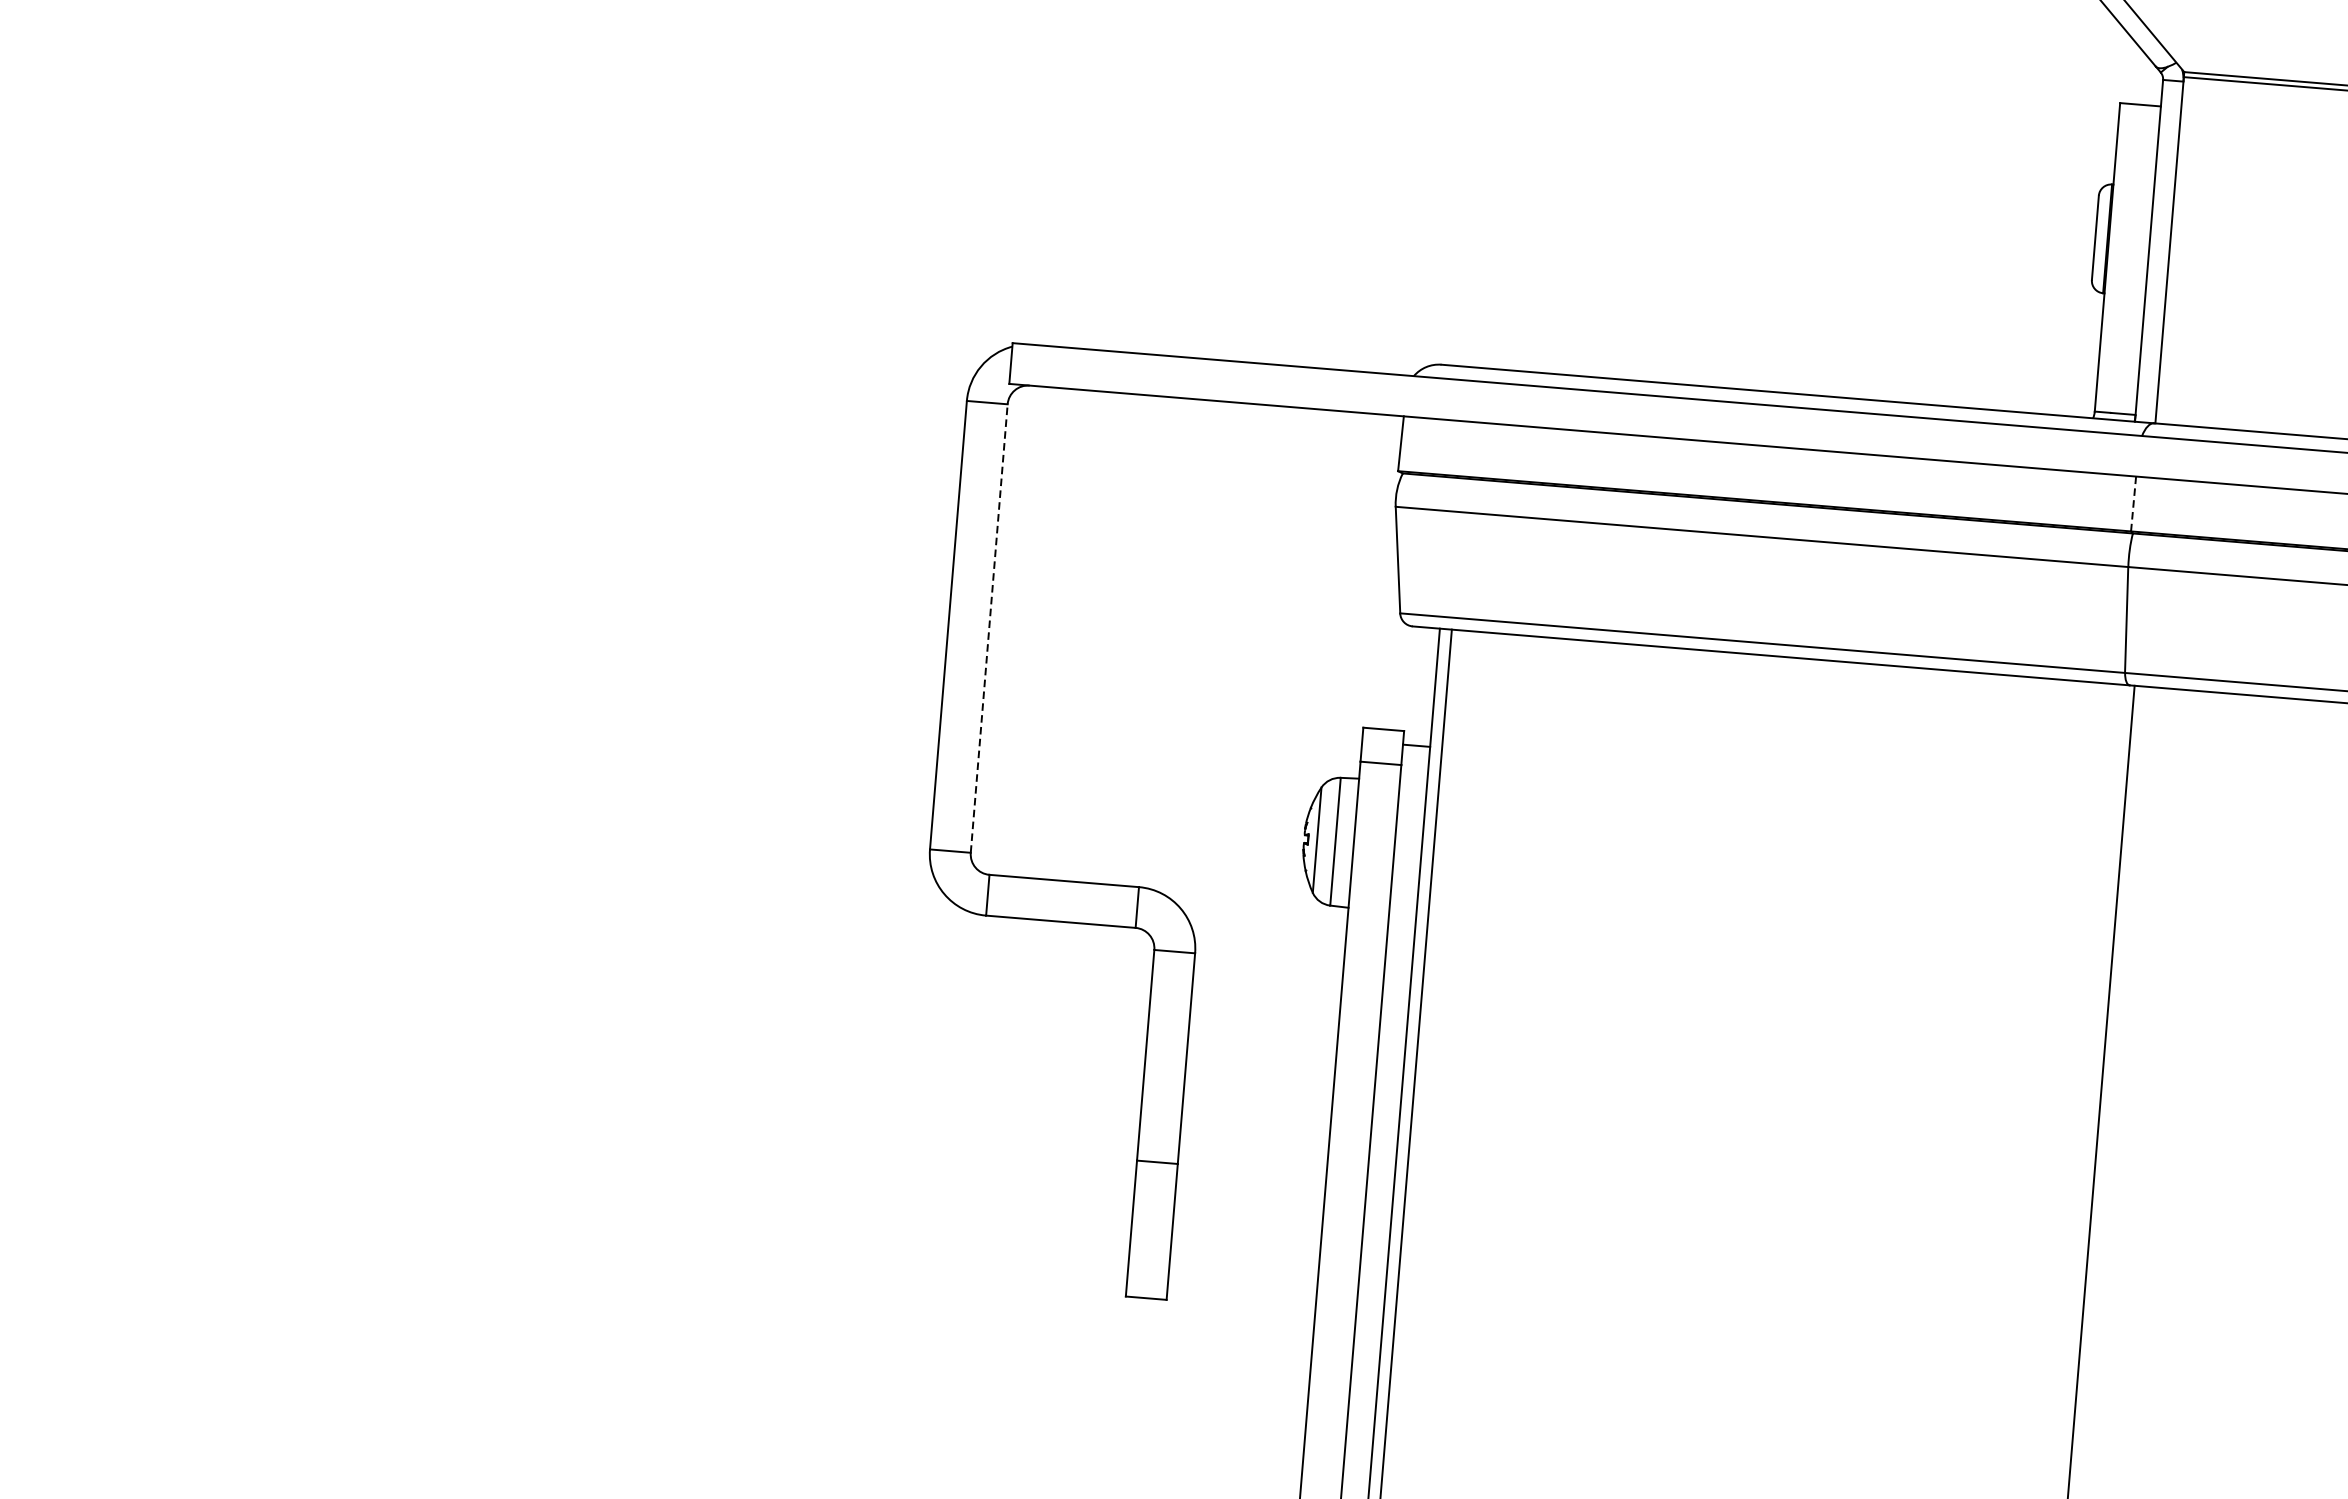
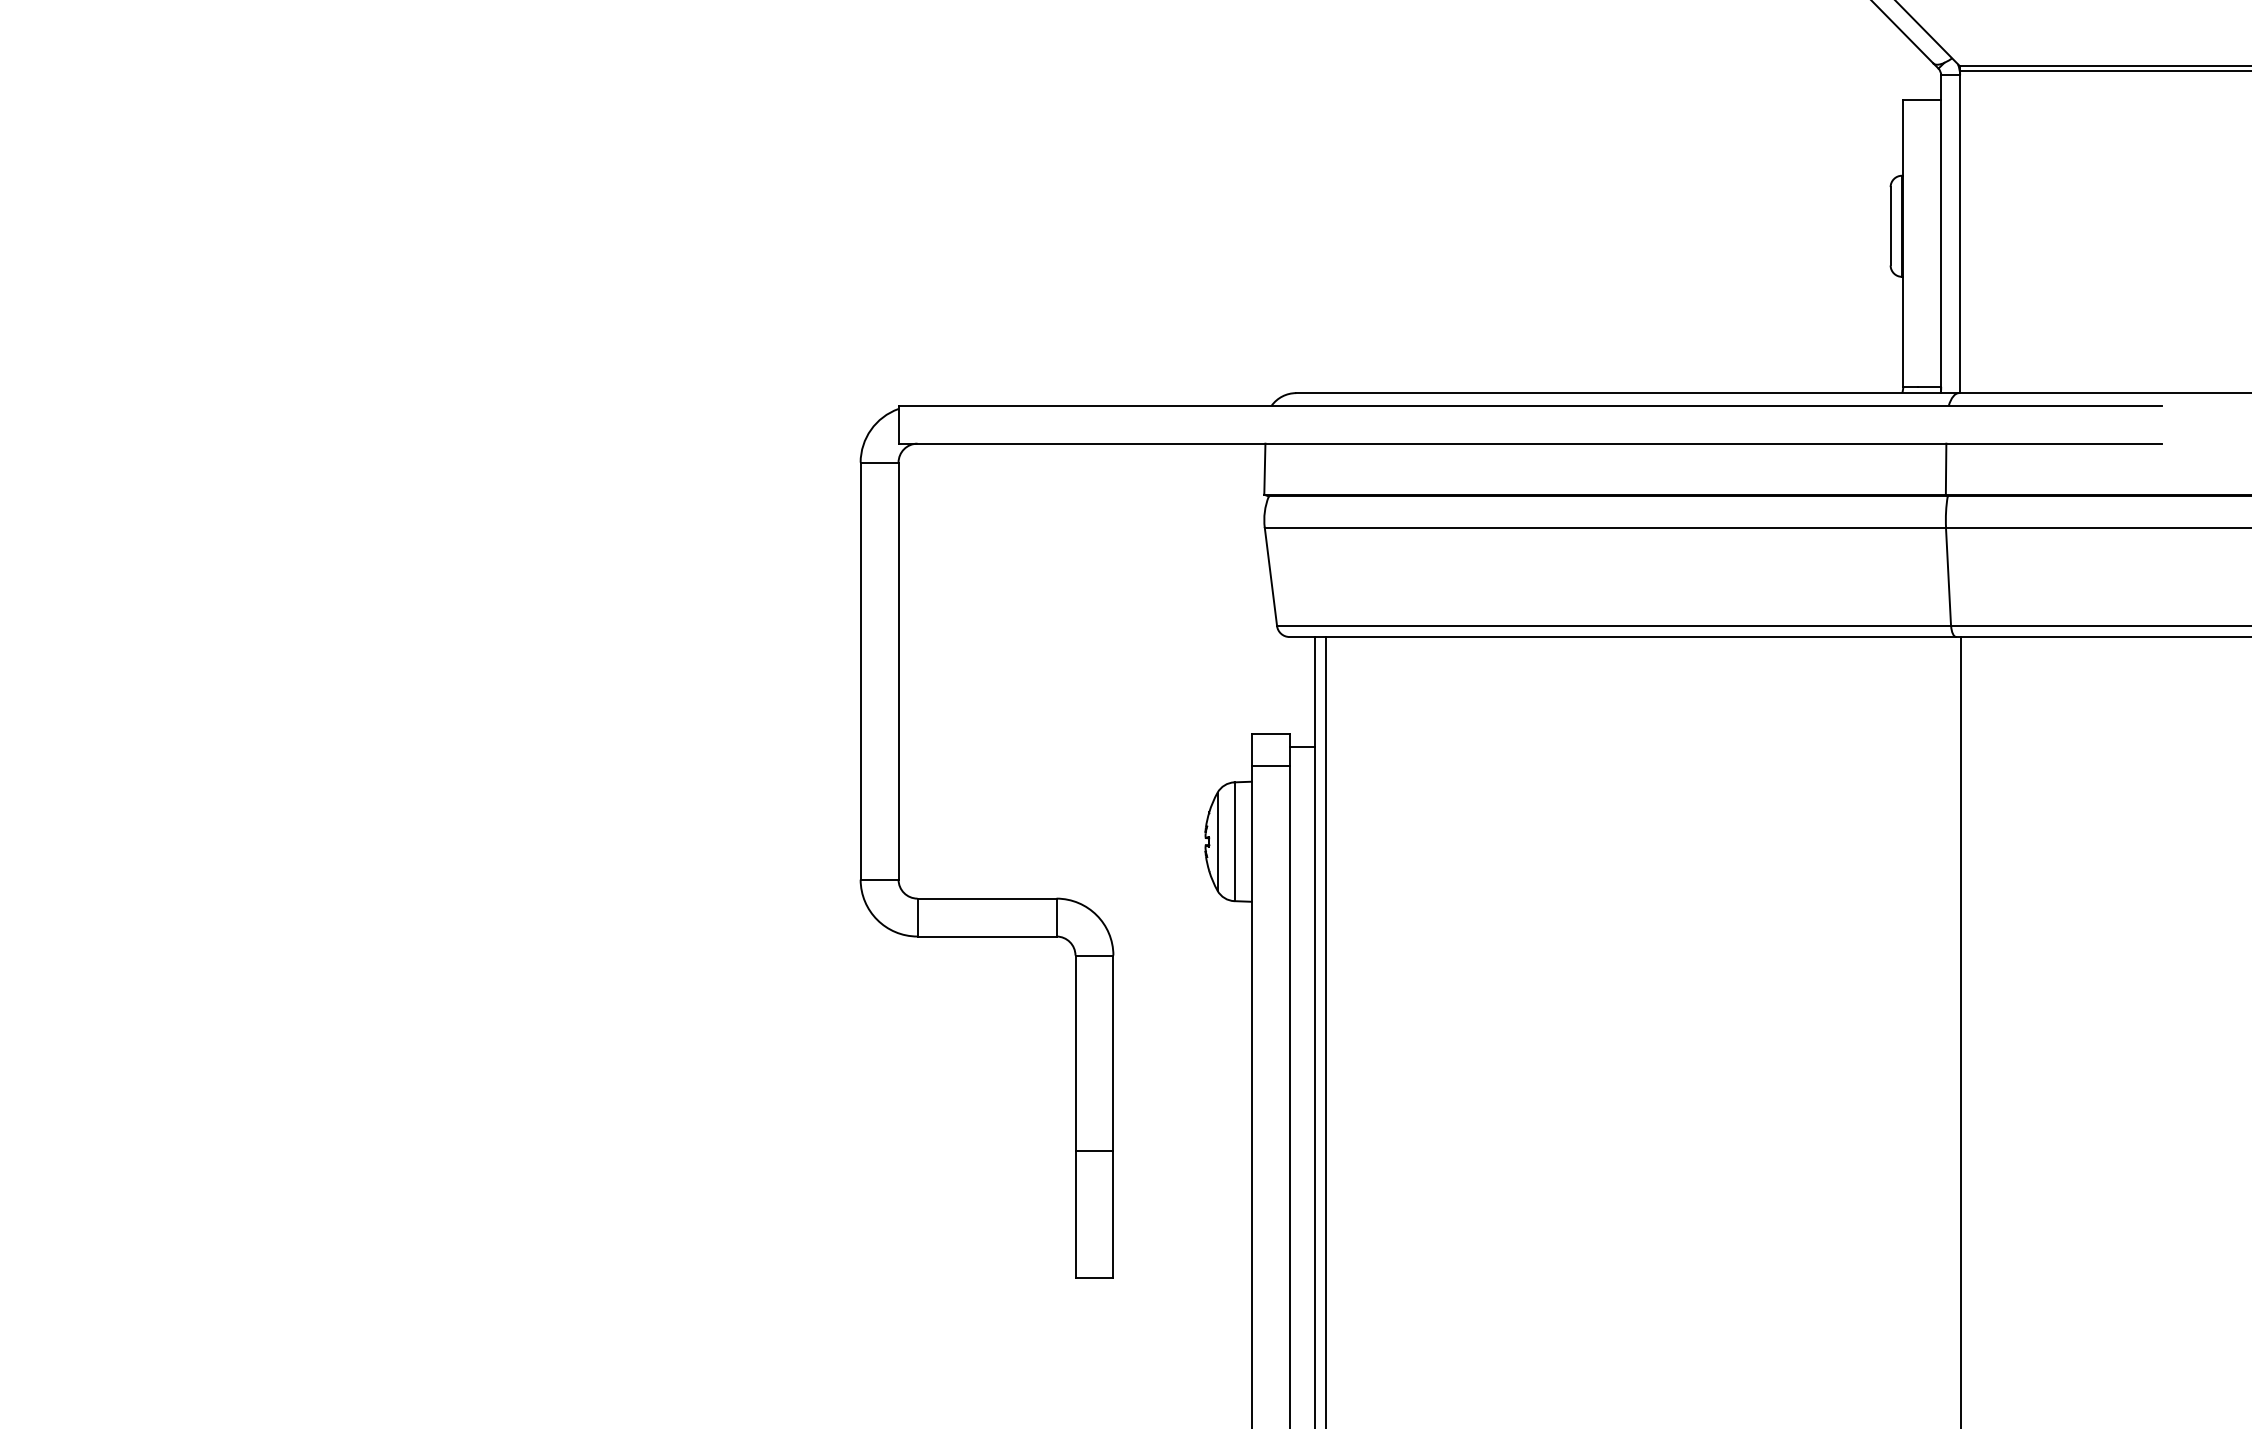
line: (2133, 504) -> (1946, 469), dashed -> solid
line: (989, 628) -> (898, 671), dashed -> solid

